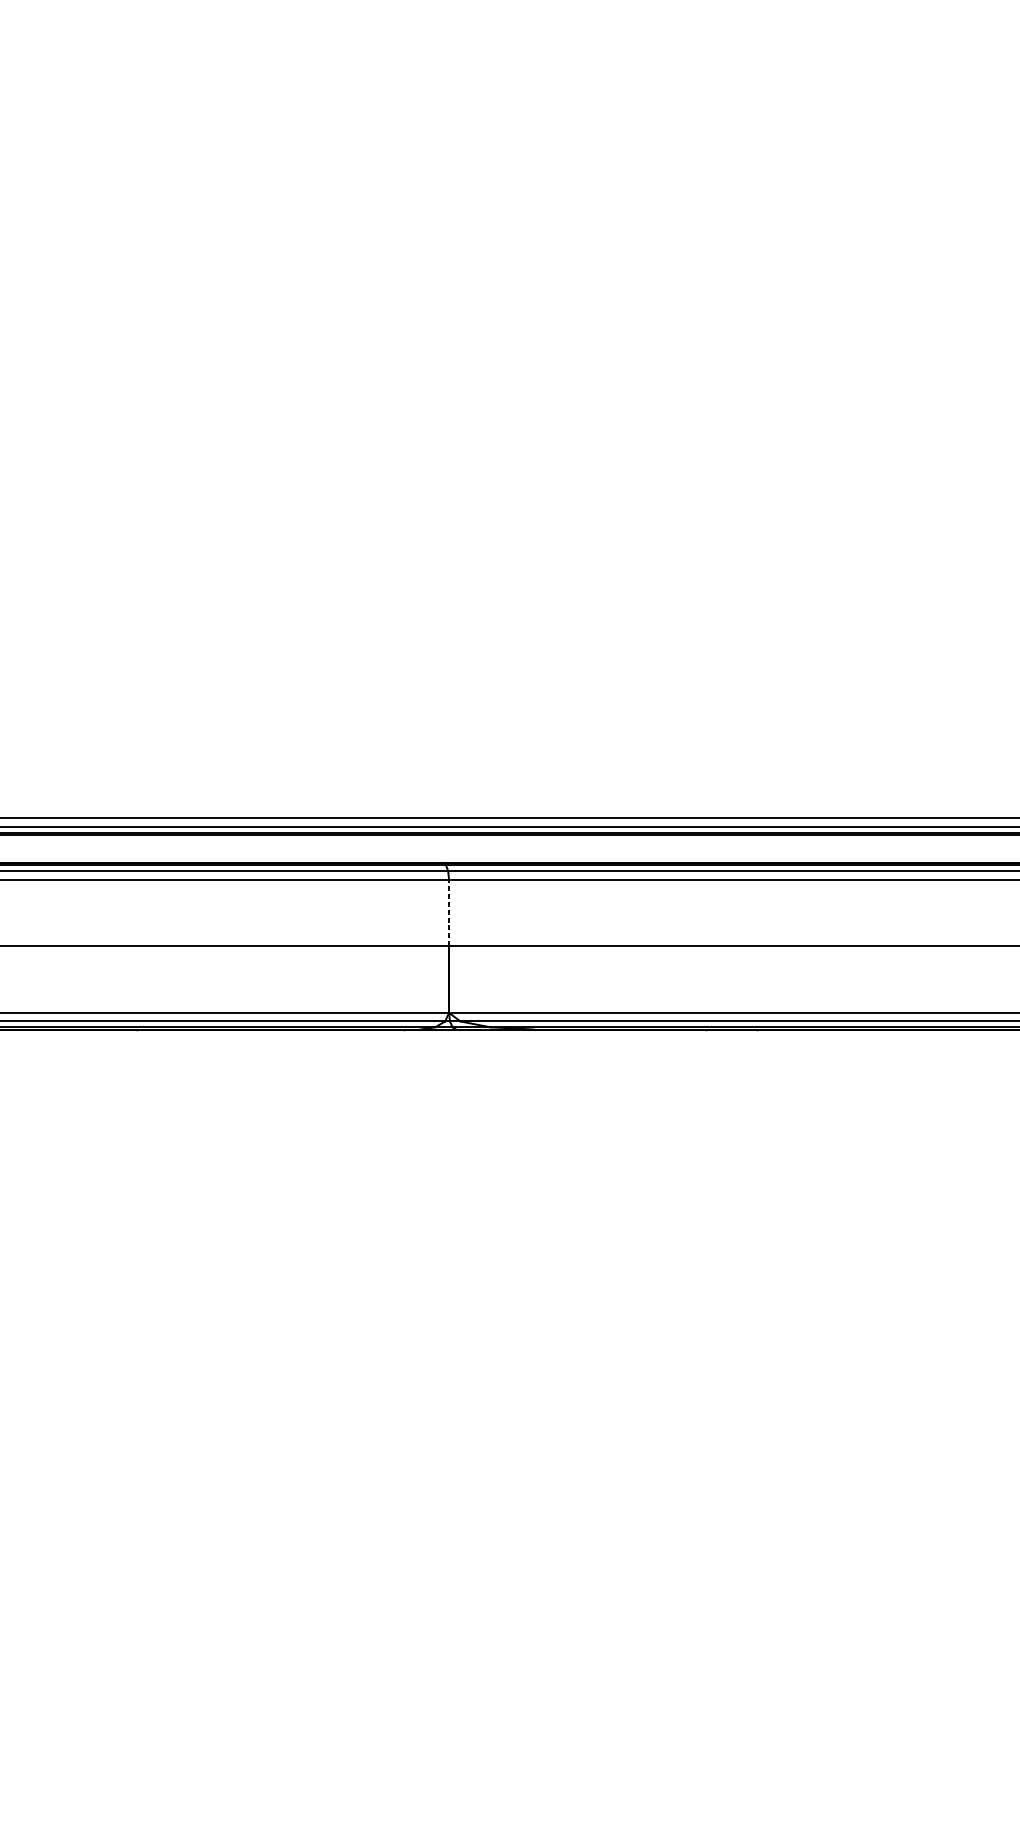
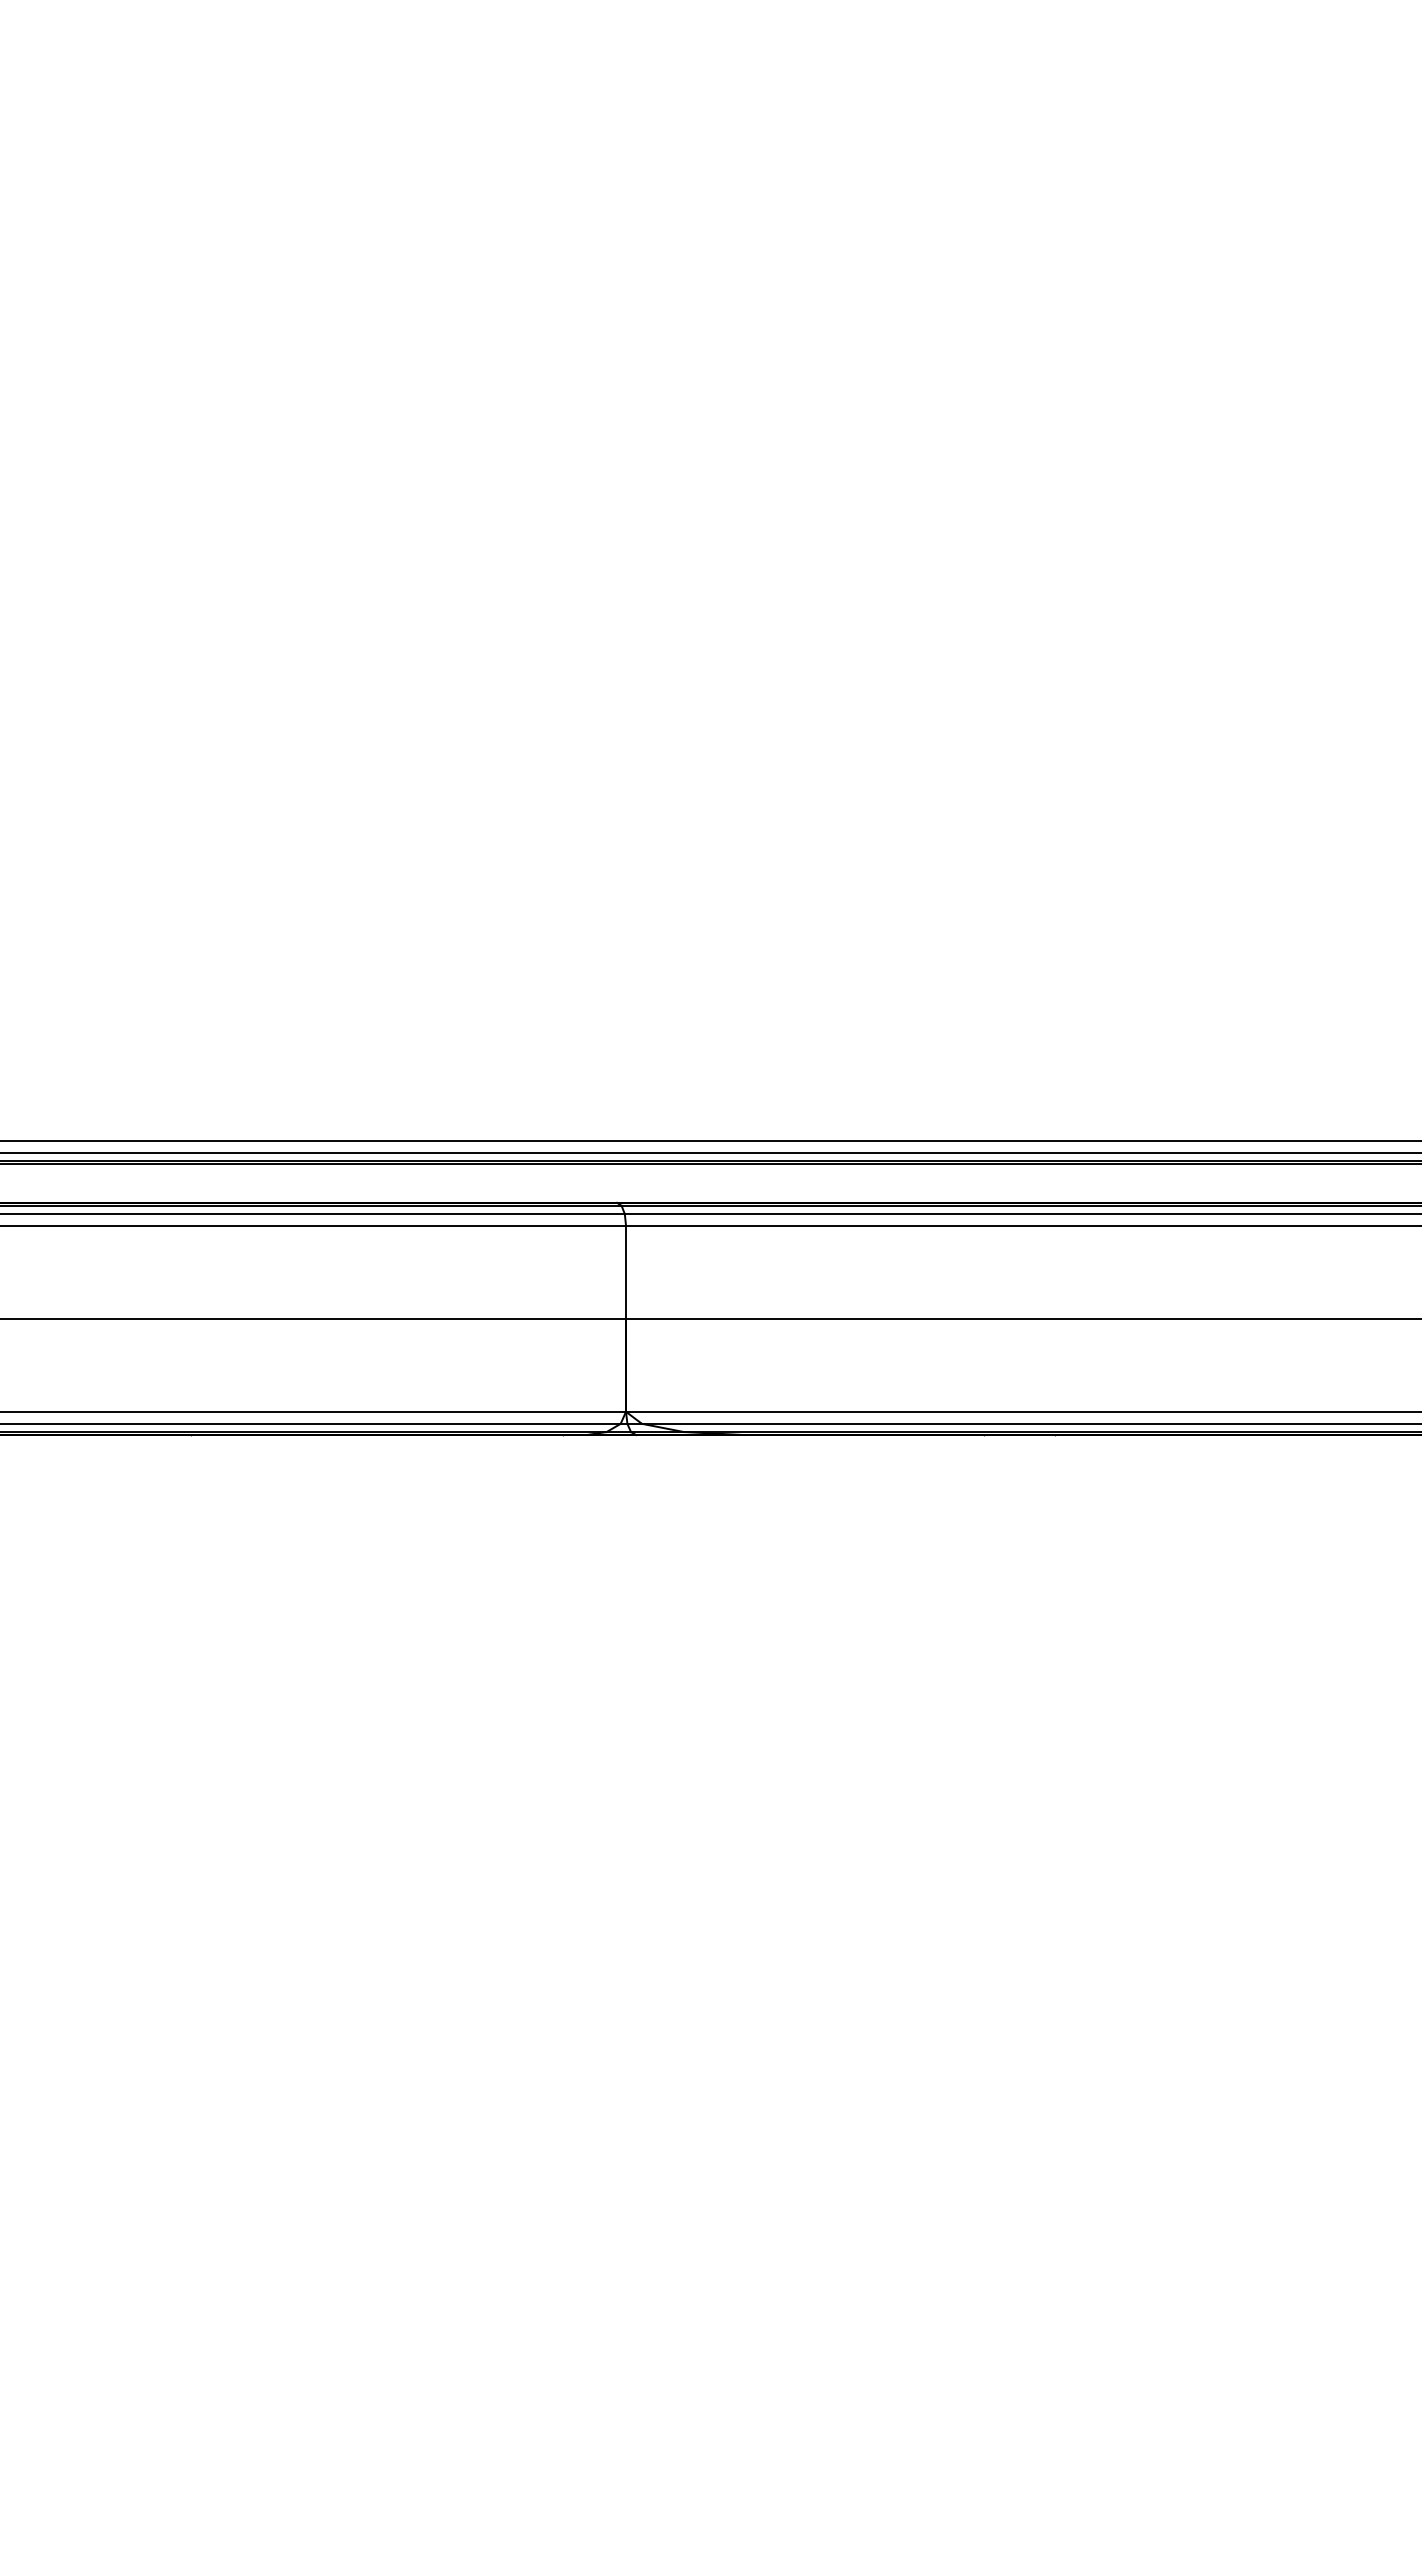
line: (449, 912) -> (626, 1272), dashed -> solid

